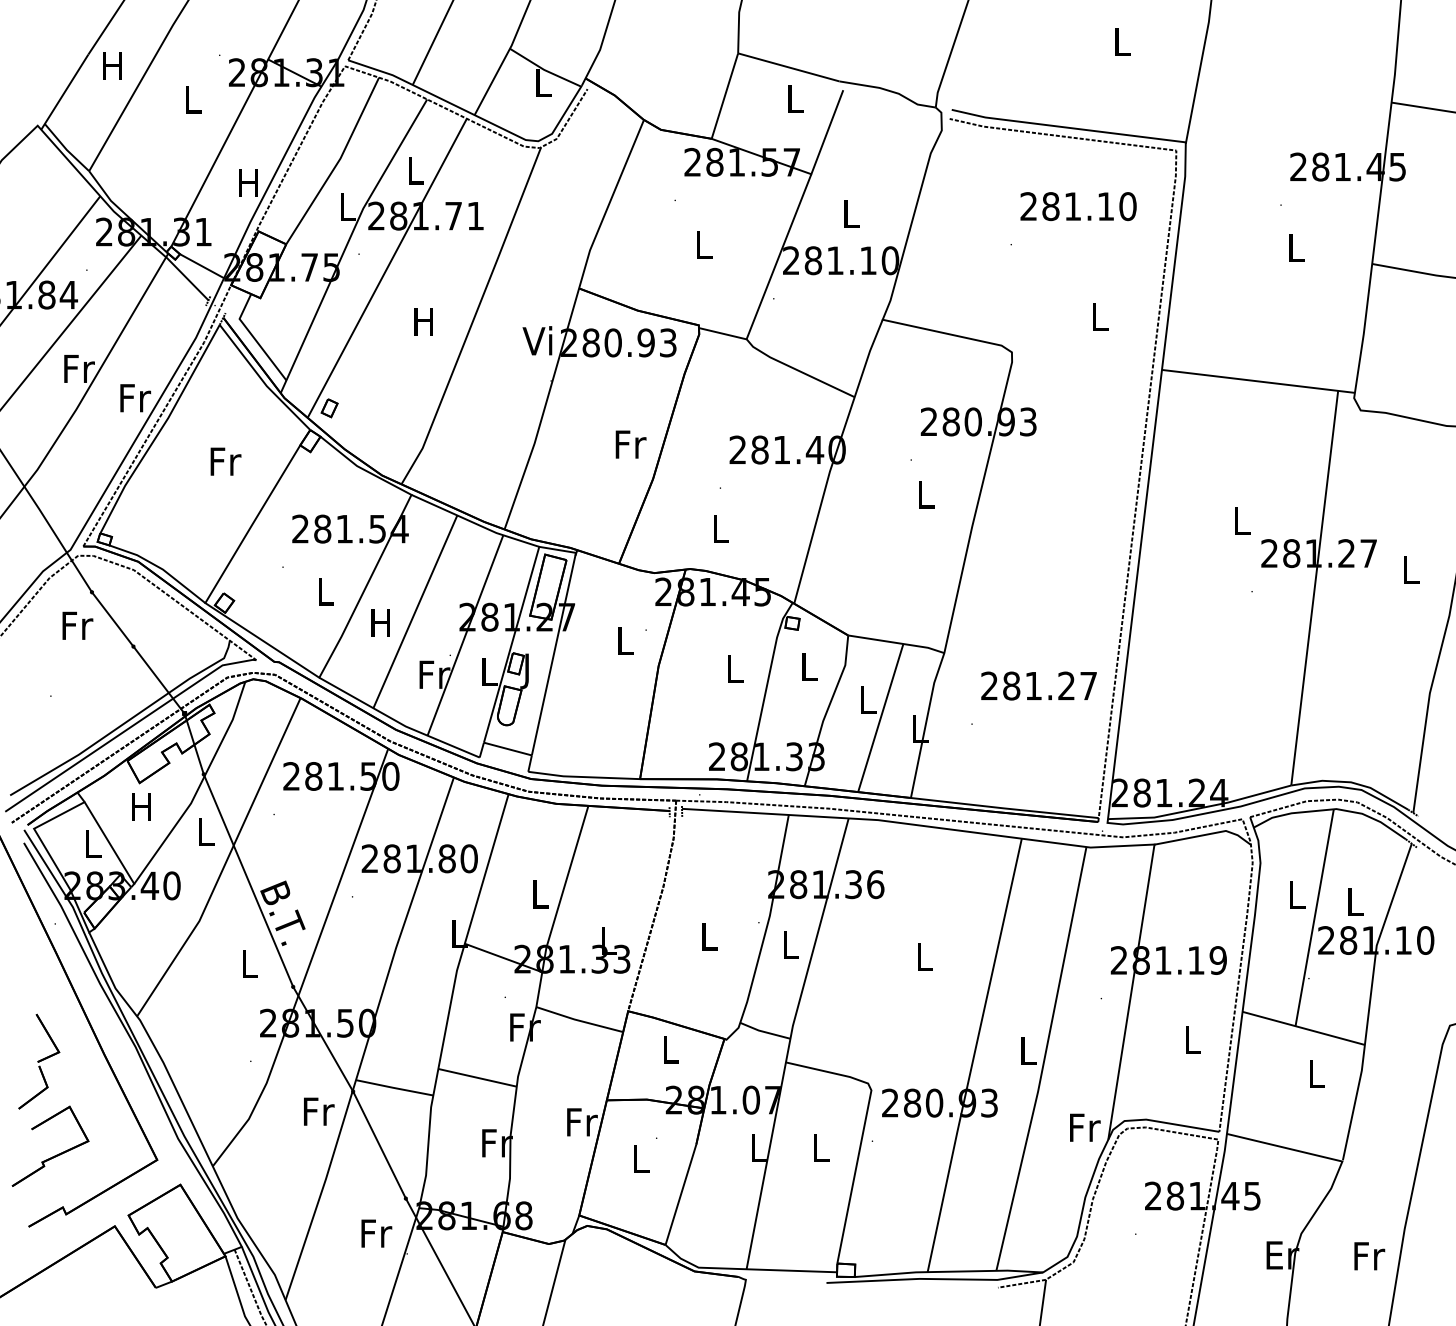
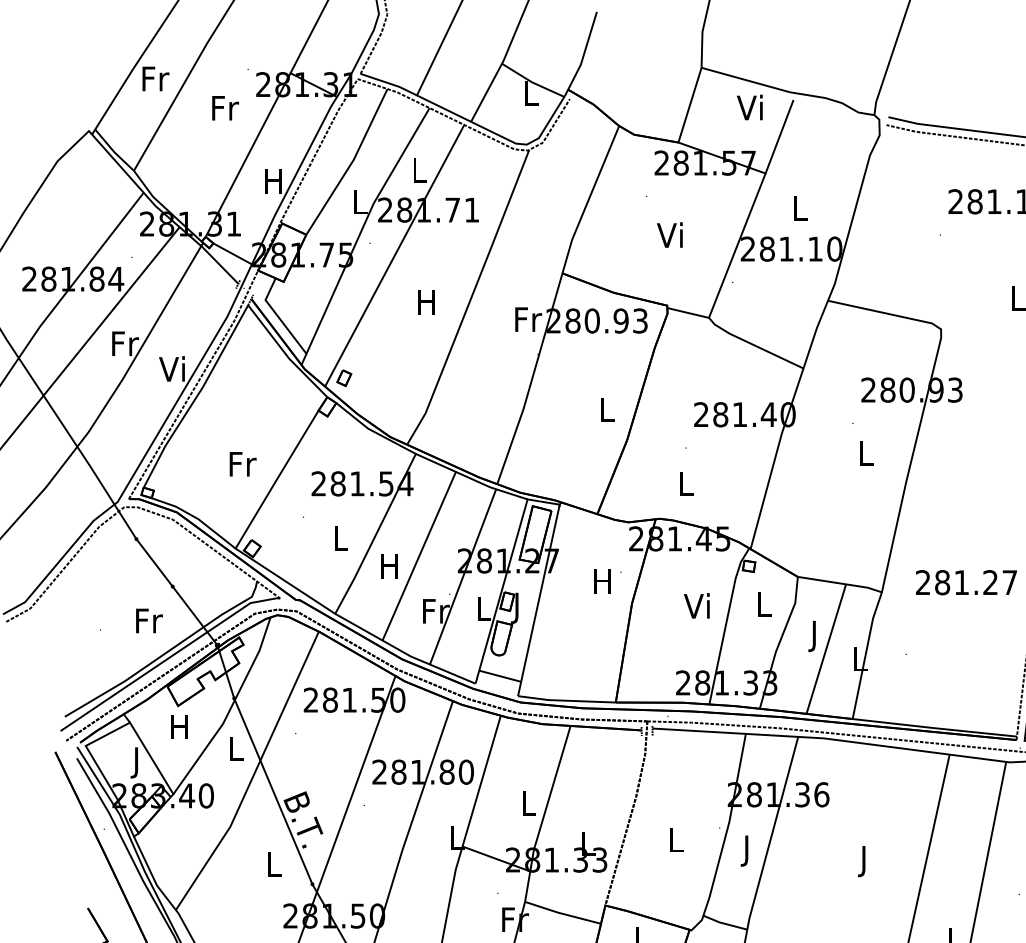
text: (114, 66) -> (156, 79), H -> Fr
text: (793, 98) -> (749, 107), L -> Vi
text: (193, 99) -> (225, 108), L -> Fr
text: (701, 244) -> (669, 234), L -> Vi
text: (538, 340) -> (526, 318), Vi -> Fr
text: (134, 397) -> (173, 368), Fr -> Vi
text: (630, 444) -> (607, 409), Fr -> L
text: (225, 461) -> (242, 464), moved
text: (77, 625) -> (149, 620), moved
text: (624, 640) -> (602, 581), L -> H
text: (732, 668) -> (696, 605), L -> Vi
text: (1038, 685) -> (966, 582), moved
text: (868, 703) -> (815, 636), L -> J
text: (93, 848) -> (137, 763), L -> J
text: (790, 948) -> (747, 850), L -> J
text: (924, 960) -> (864, 861), L -> J

